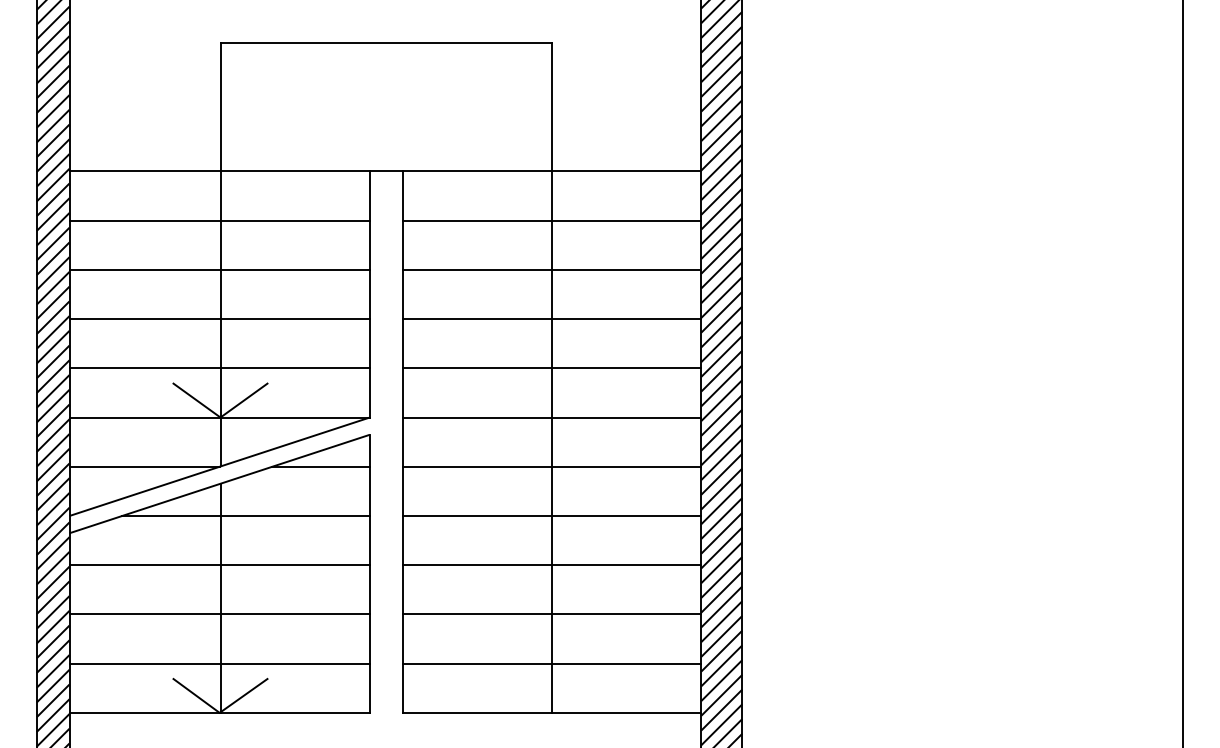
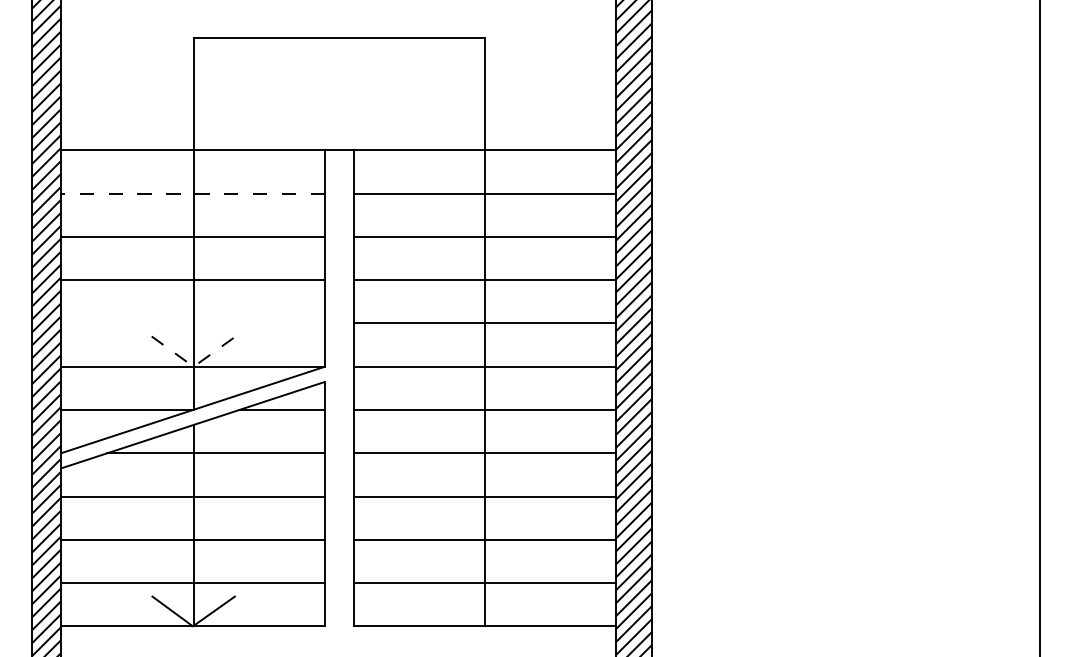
line: (219, 220) -> (192, 193), solid -> dashed
line: (219, 368) -> (192, 323), removed
line: (220, 417) -> (193, 366), solid -> dashed

